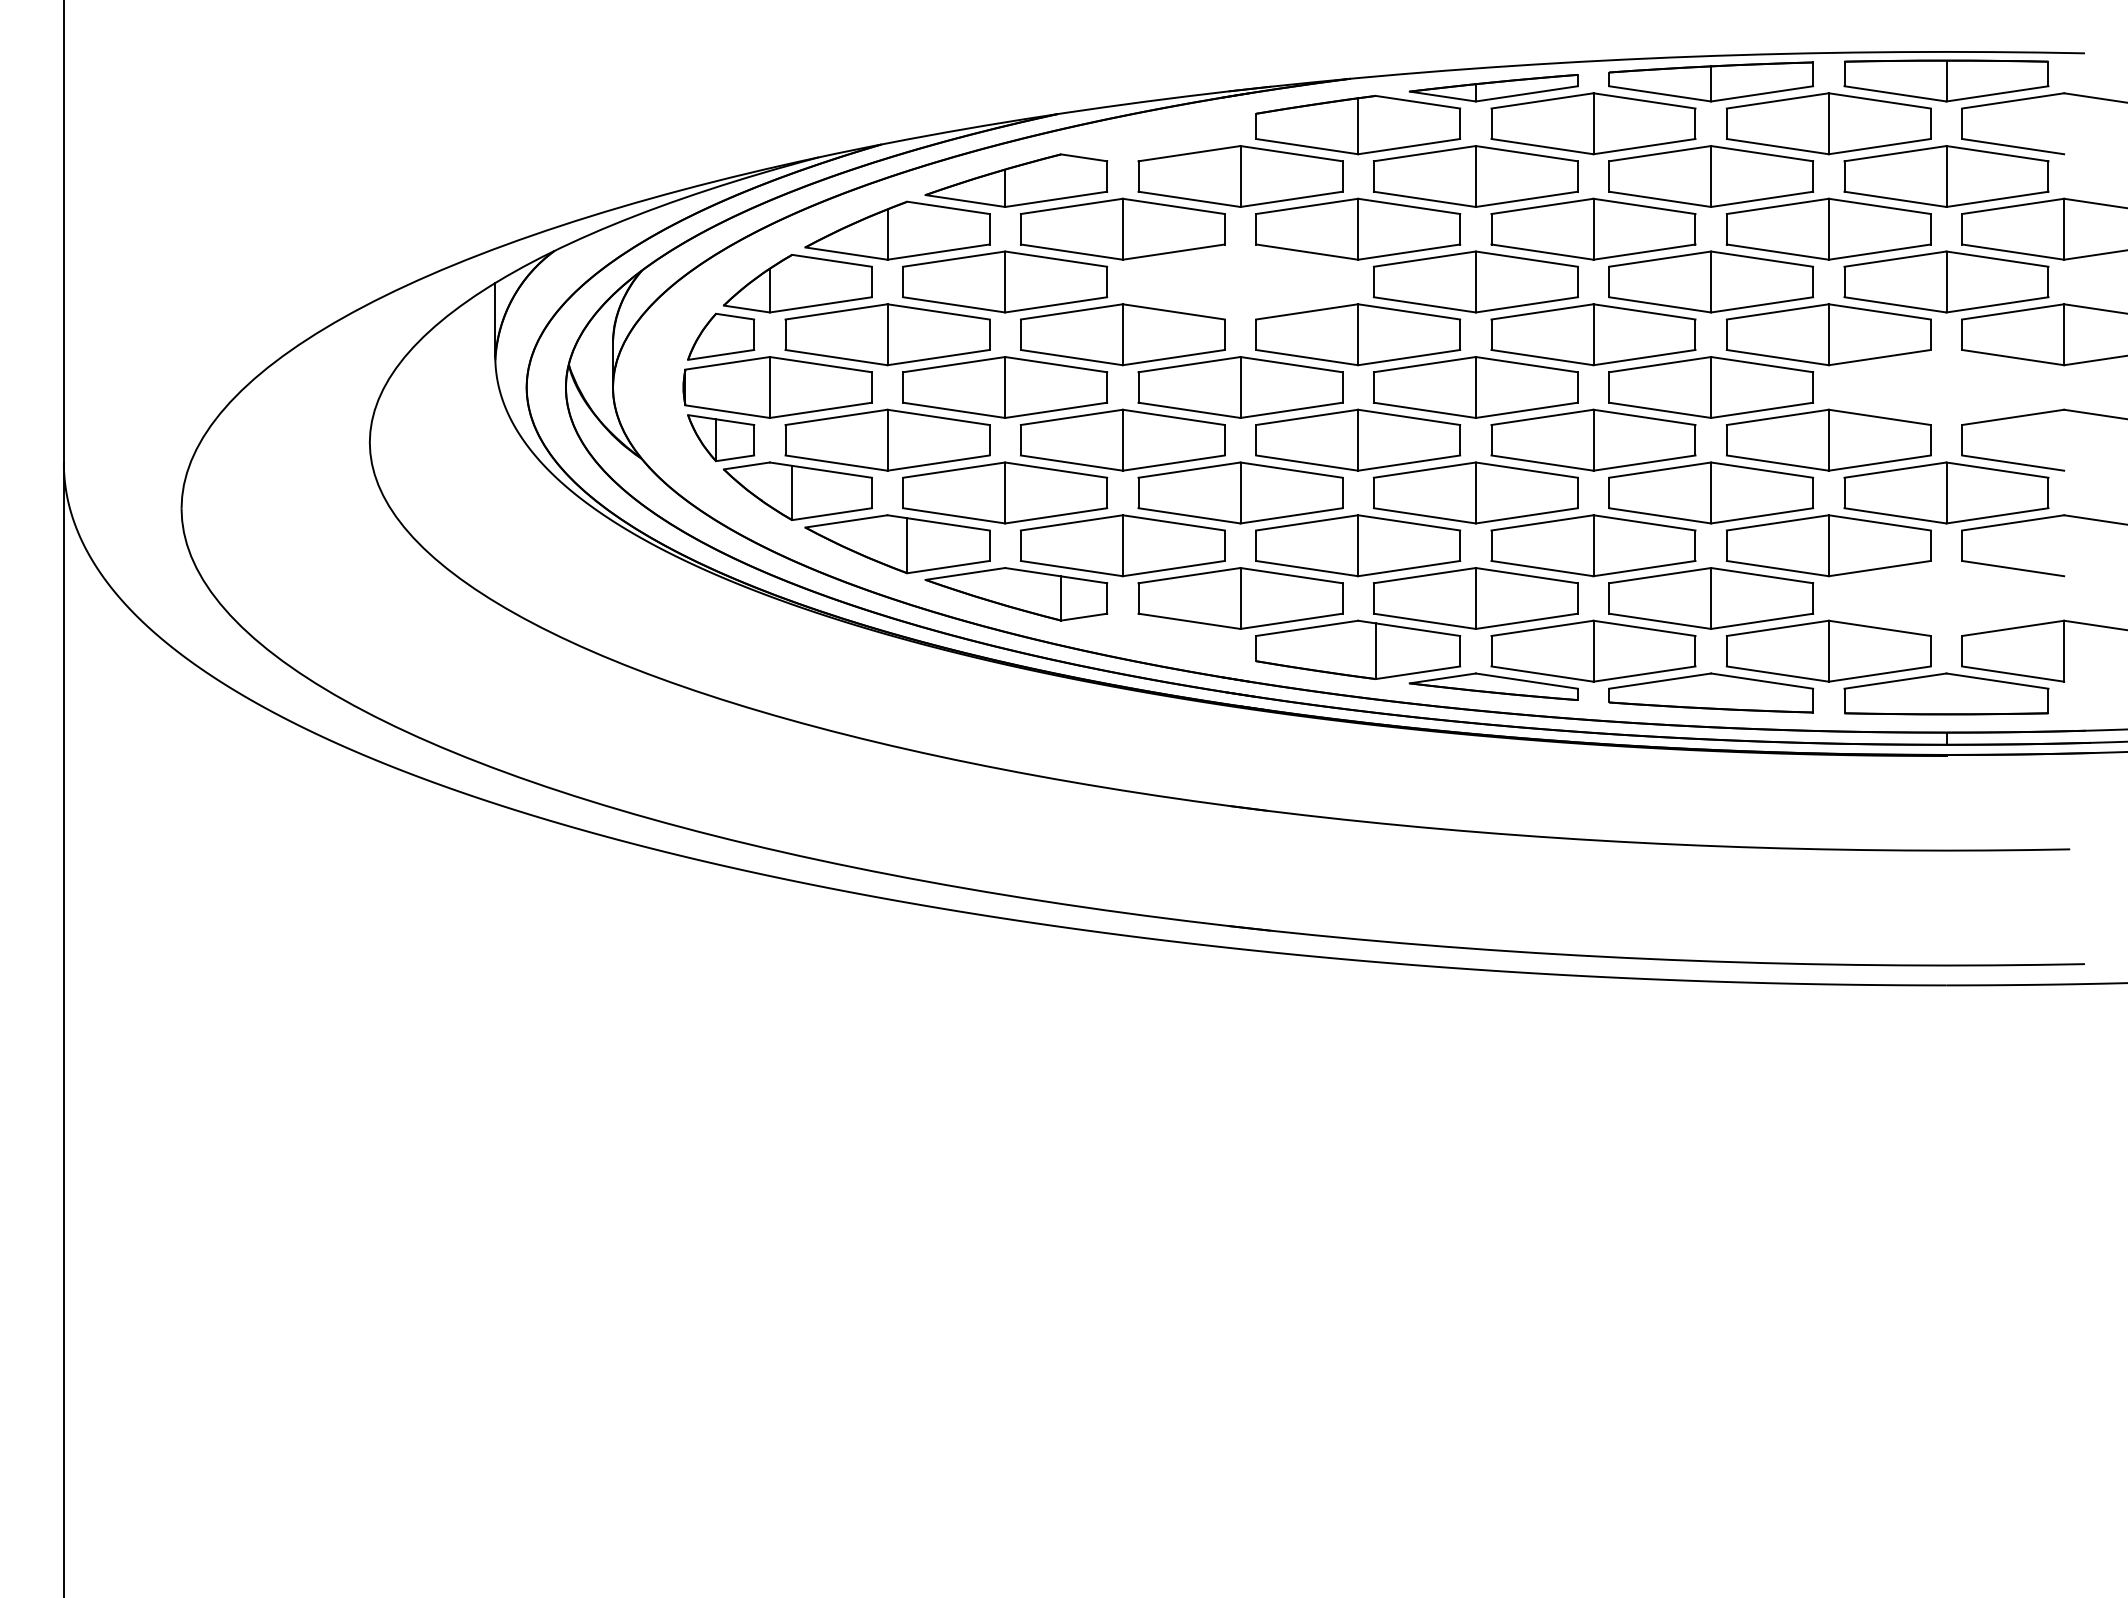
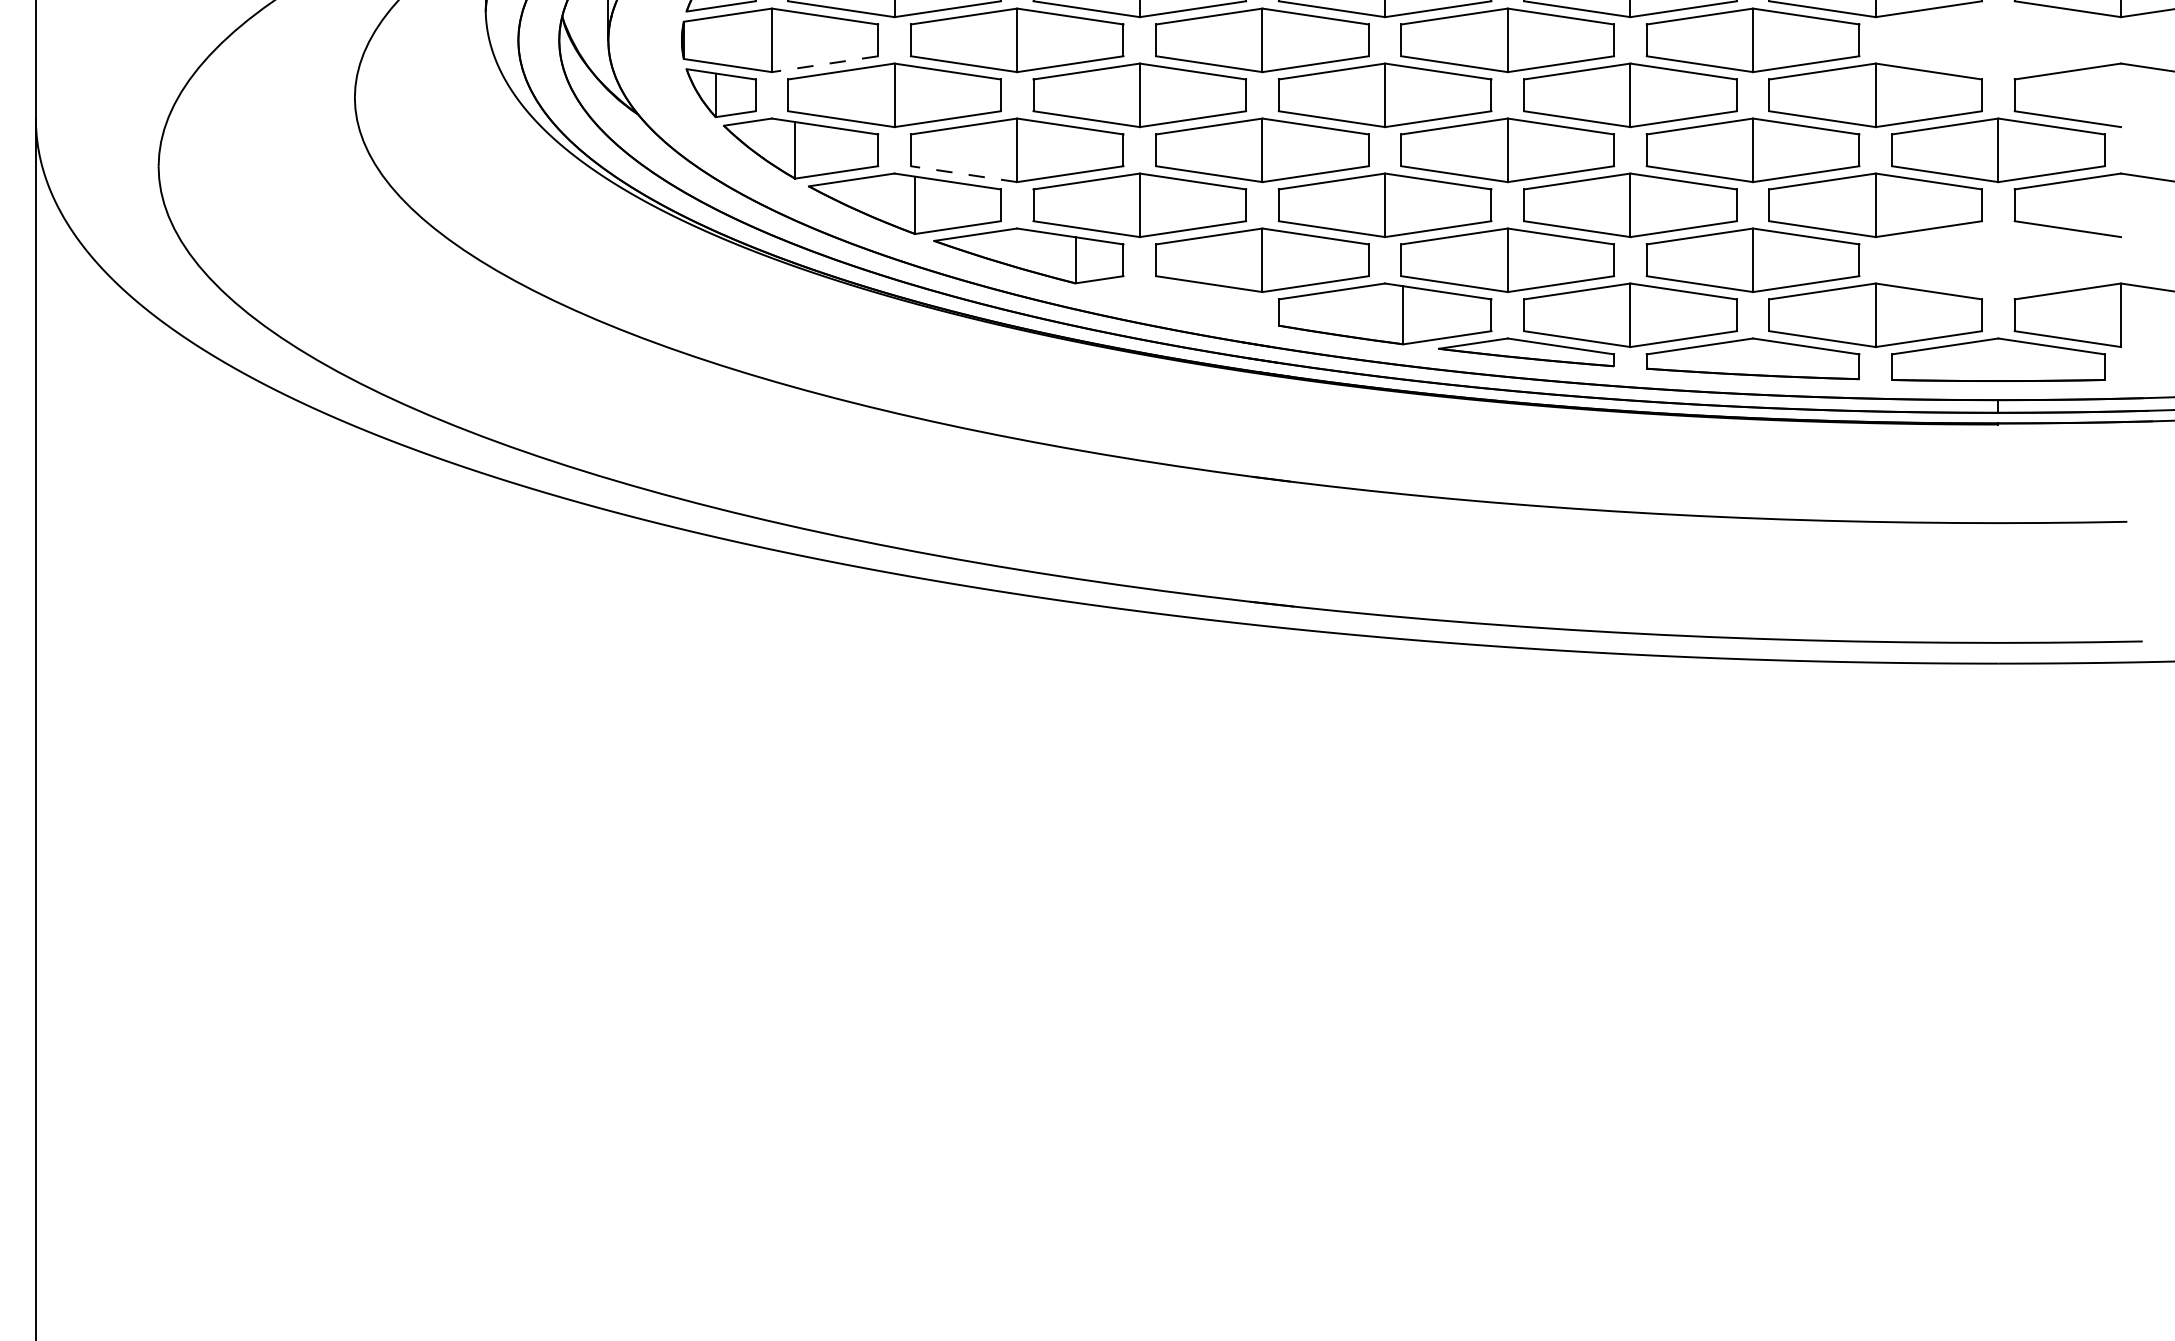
line: (820, 410) -> (824, 64), solid -> dashed
line: (954, 515) -> (964, 173), solid -> dashed

